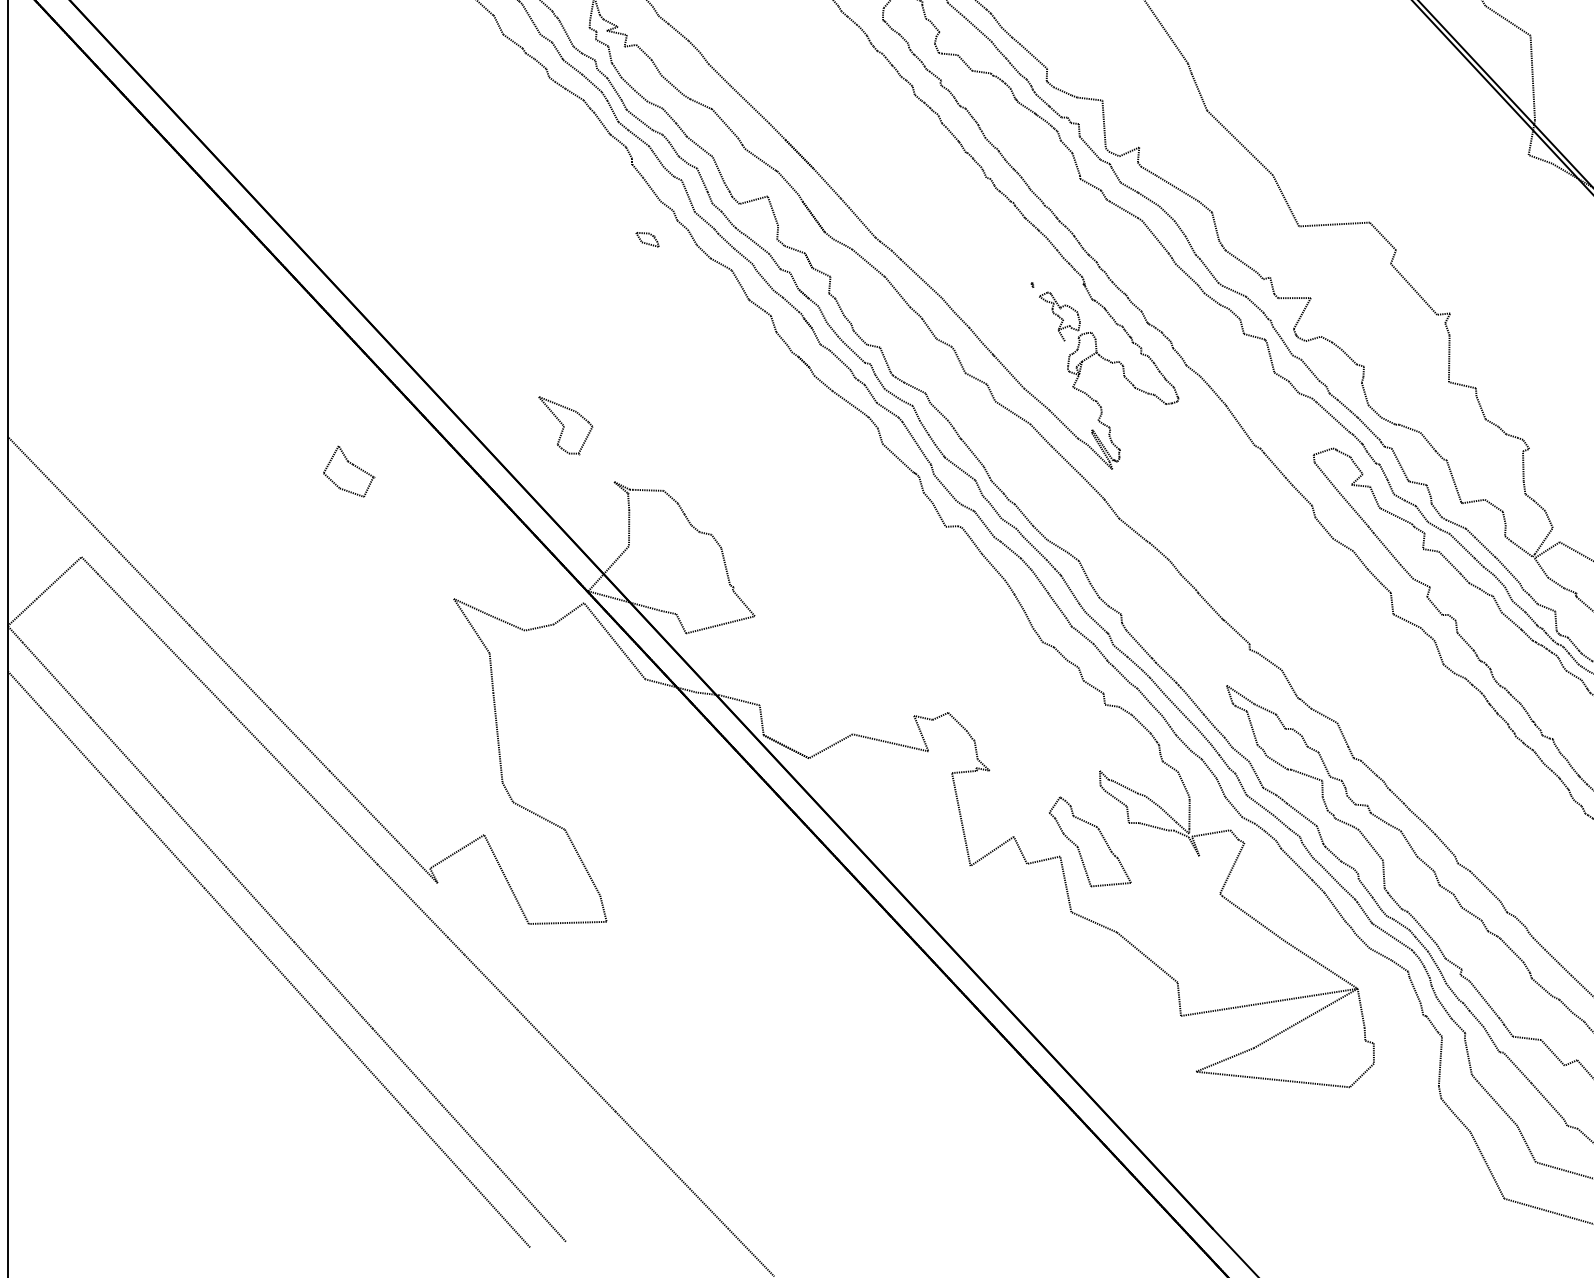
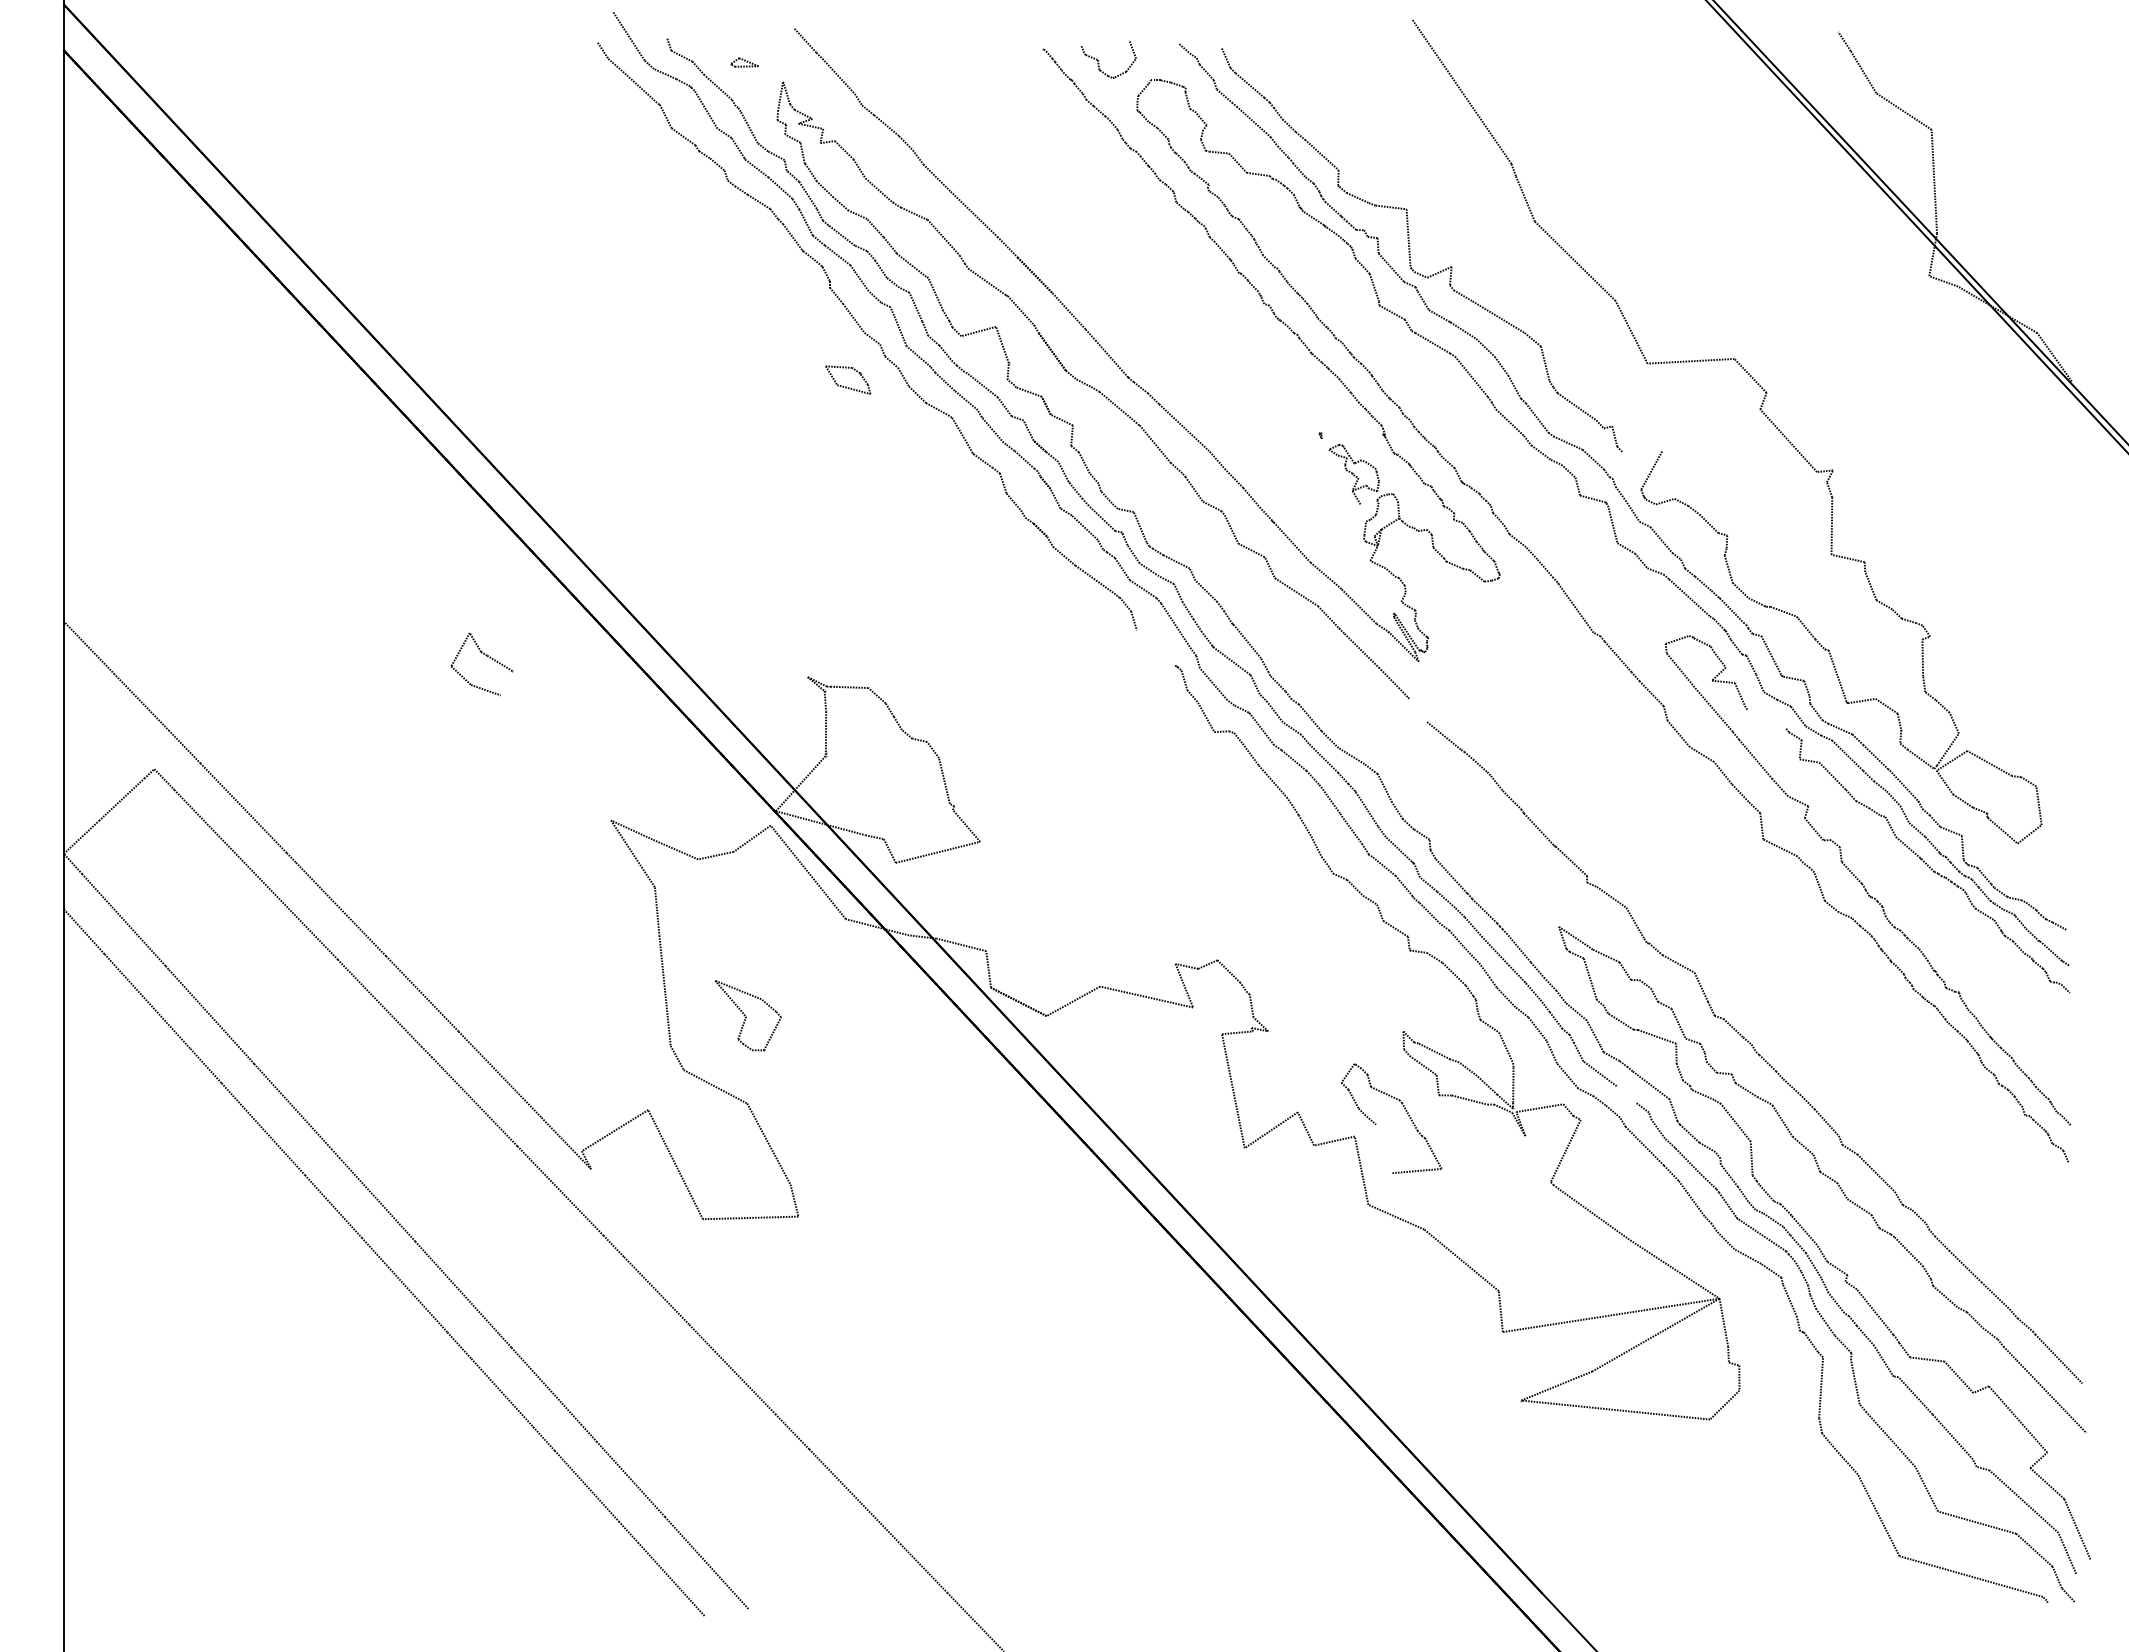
part: (647, 239) -> (848, 379), size x1.6
line: (1294, 298) -> (1642, 451), removed
part: (565, 425) -> (747, 1015), moved
line: (897, 457) -> (1155, 647), removed
line: (368, 487) -> (506, 683), removed
line: (1112, 509) -> (1418, 710), removed
line: (1396, 515) -> (1767, 718), removed
line: (1281, 822) -> (1626, 1094), removed
line: (1084, 866) -> (1384, 1148), removed

